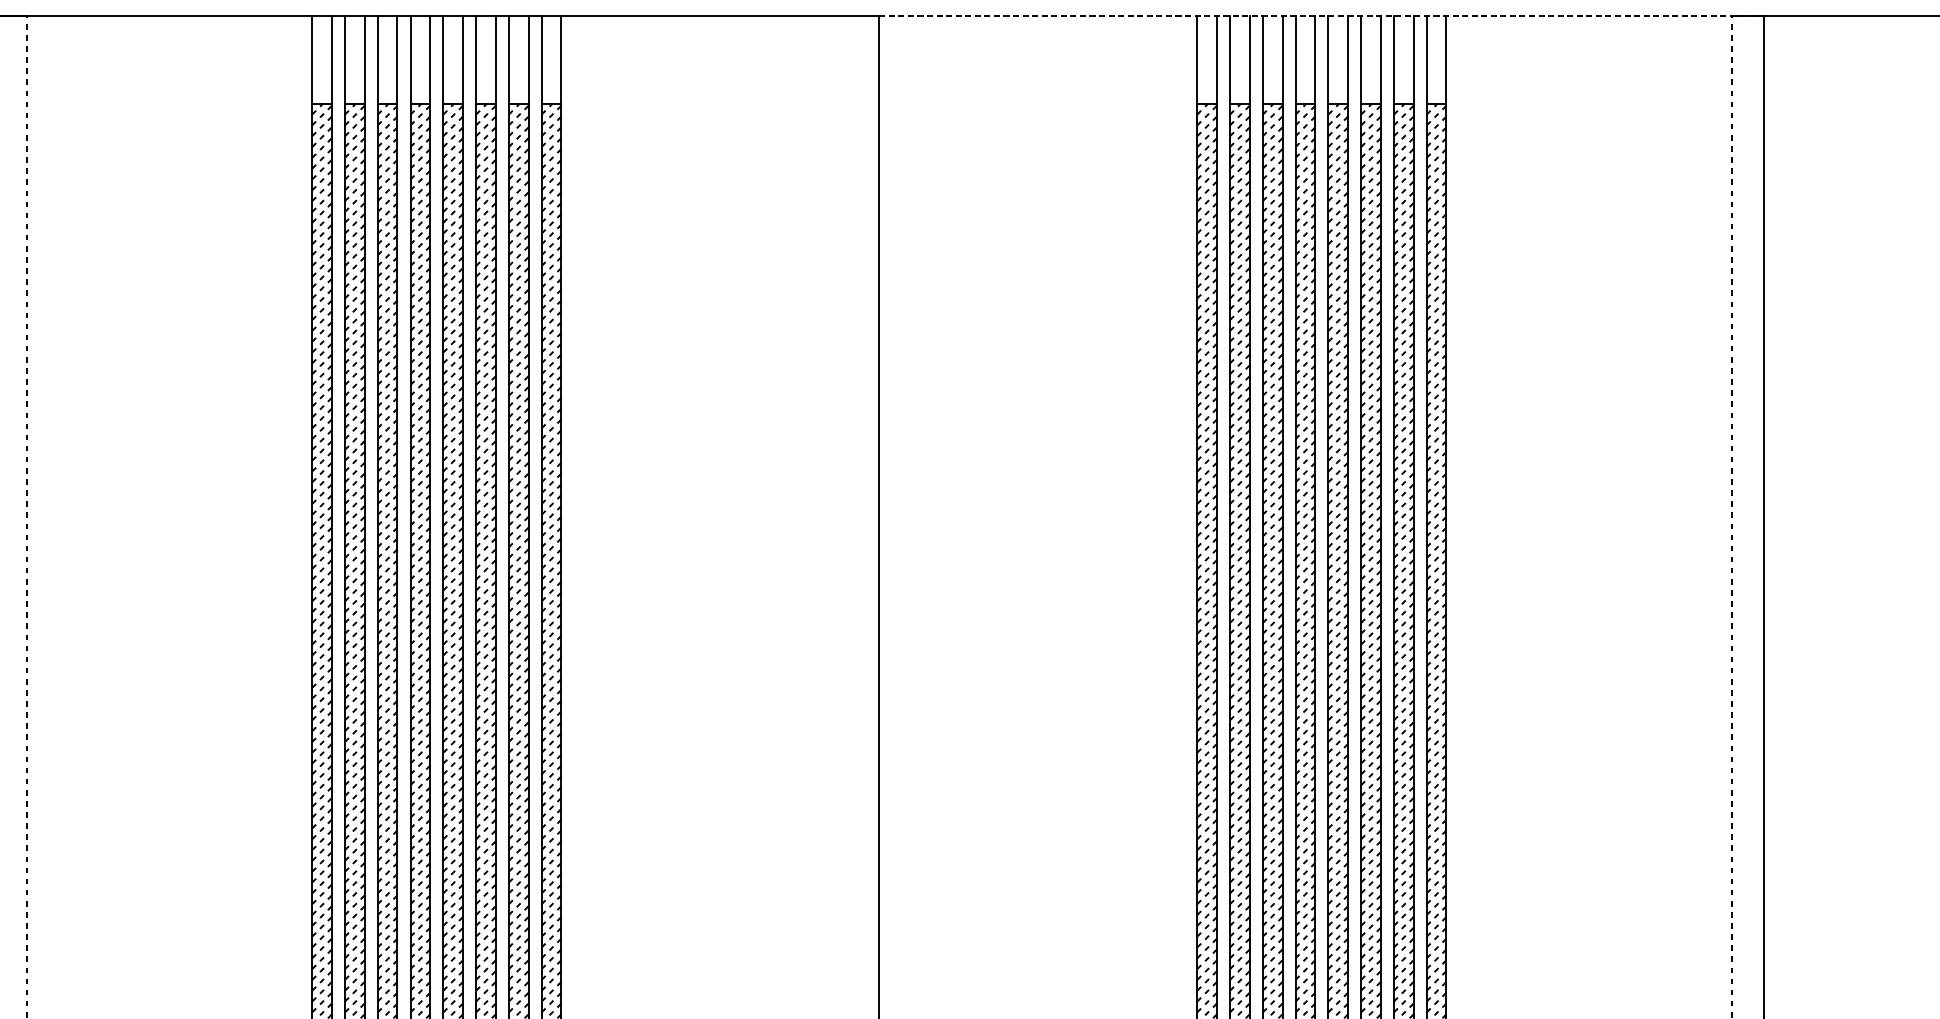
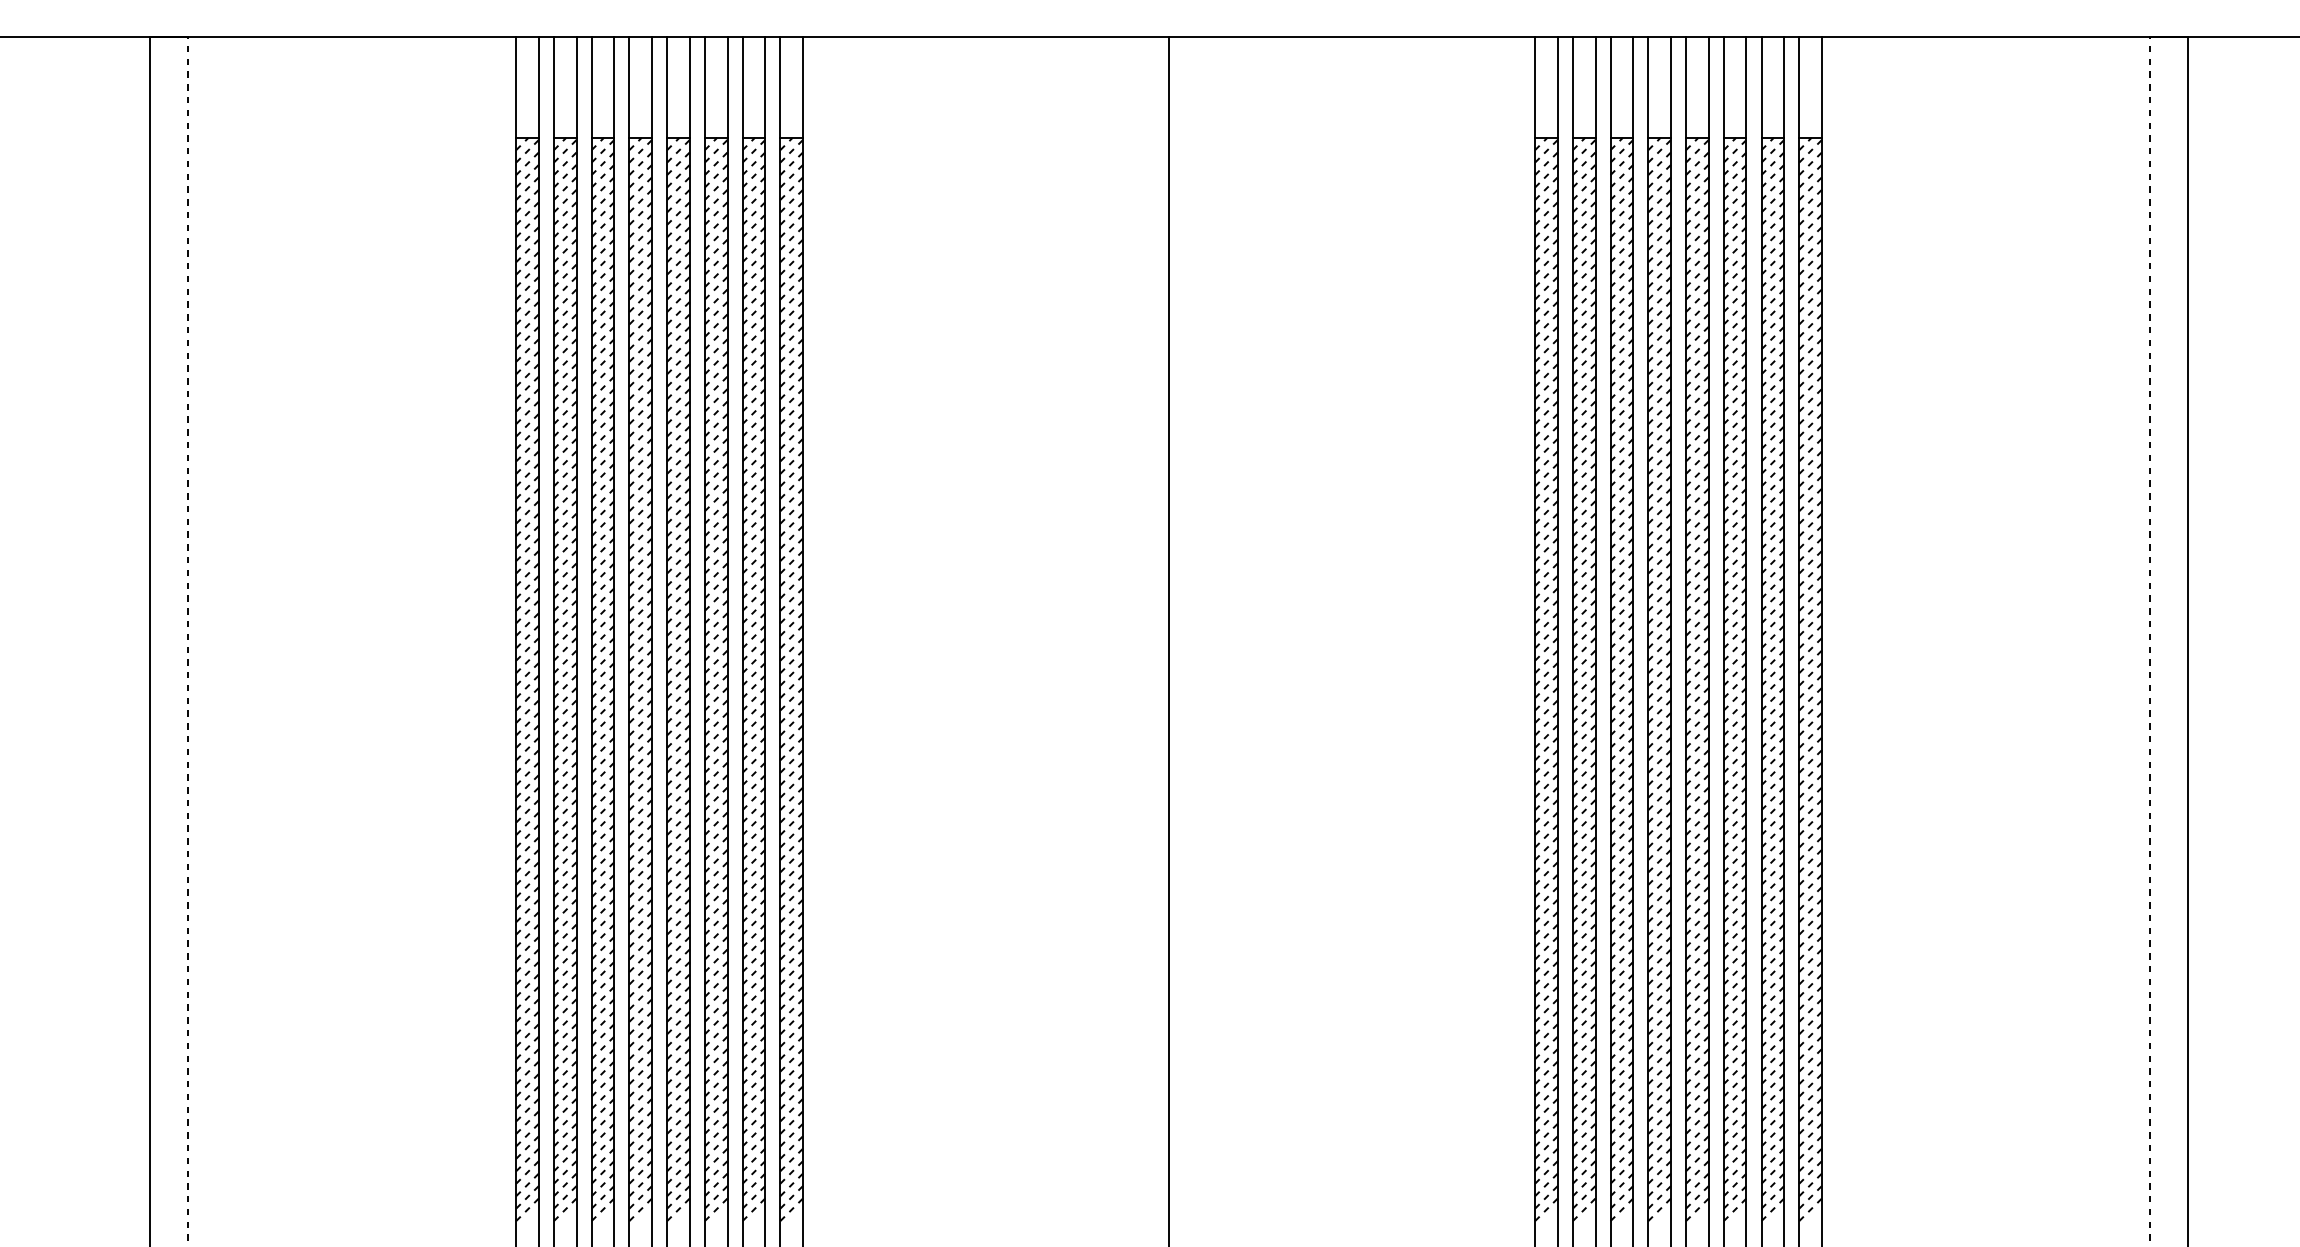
line: (1321, 16) -> (1678, 37), dashed -> solid

